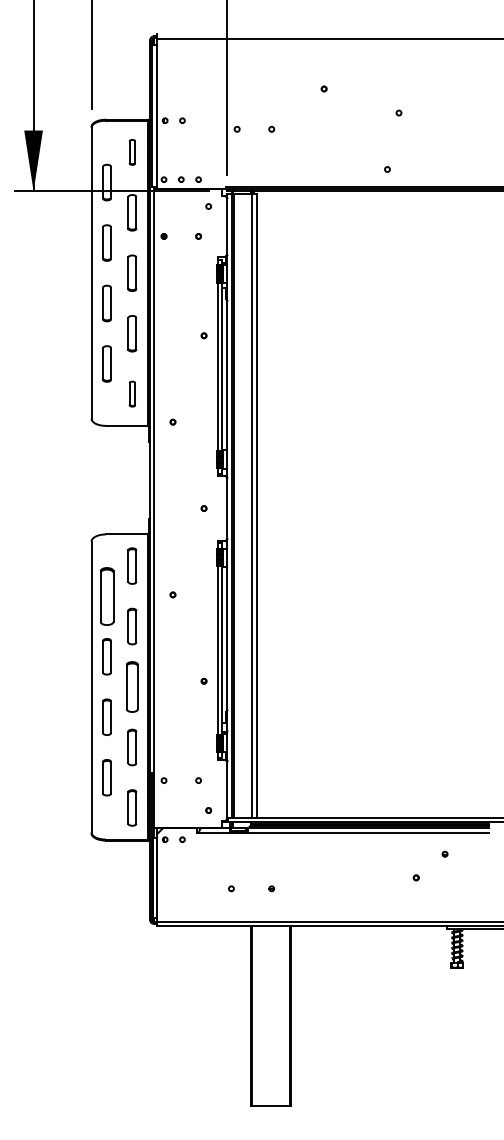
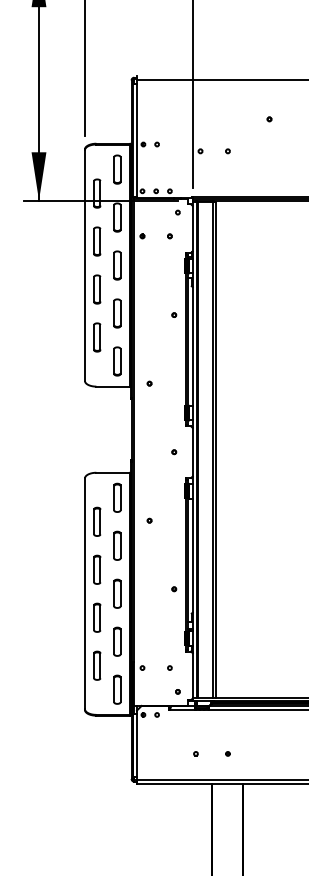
part: (132, 152) -> (117, 169), size x1.43
part: (132, 393) -> (117, 360), size x1.43
part: (106, 595) -> (96, 521), size x0.62
part: (132, 686) -> (117, 593), size x0.71

